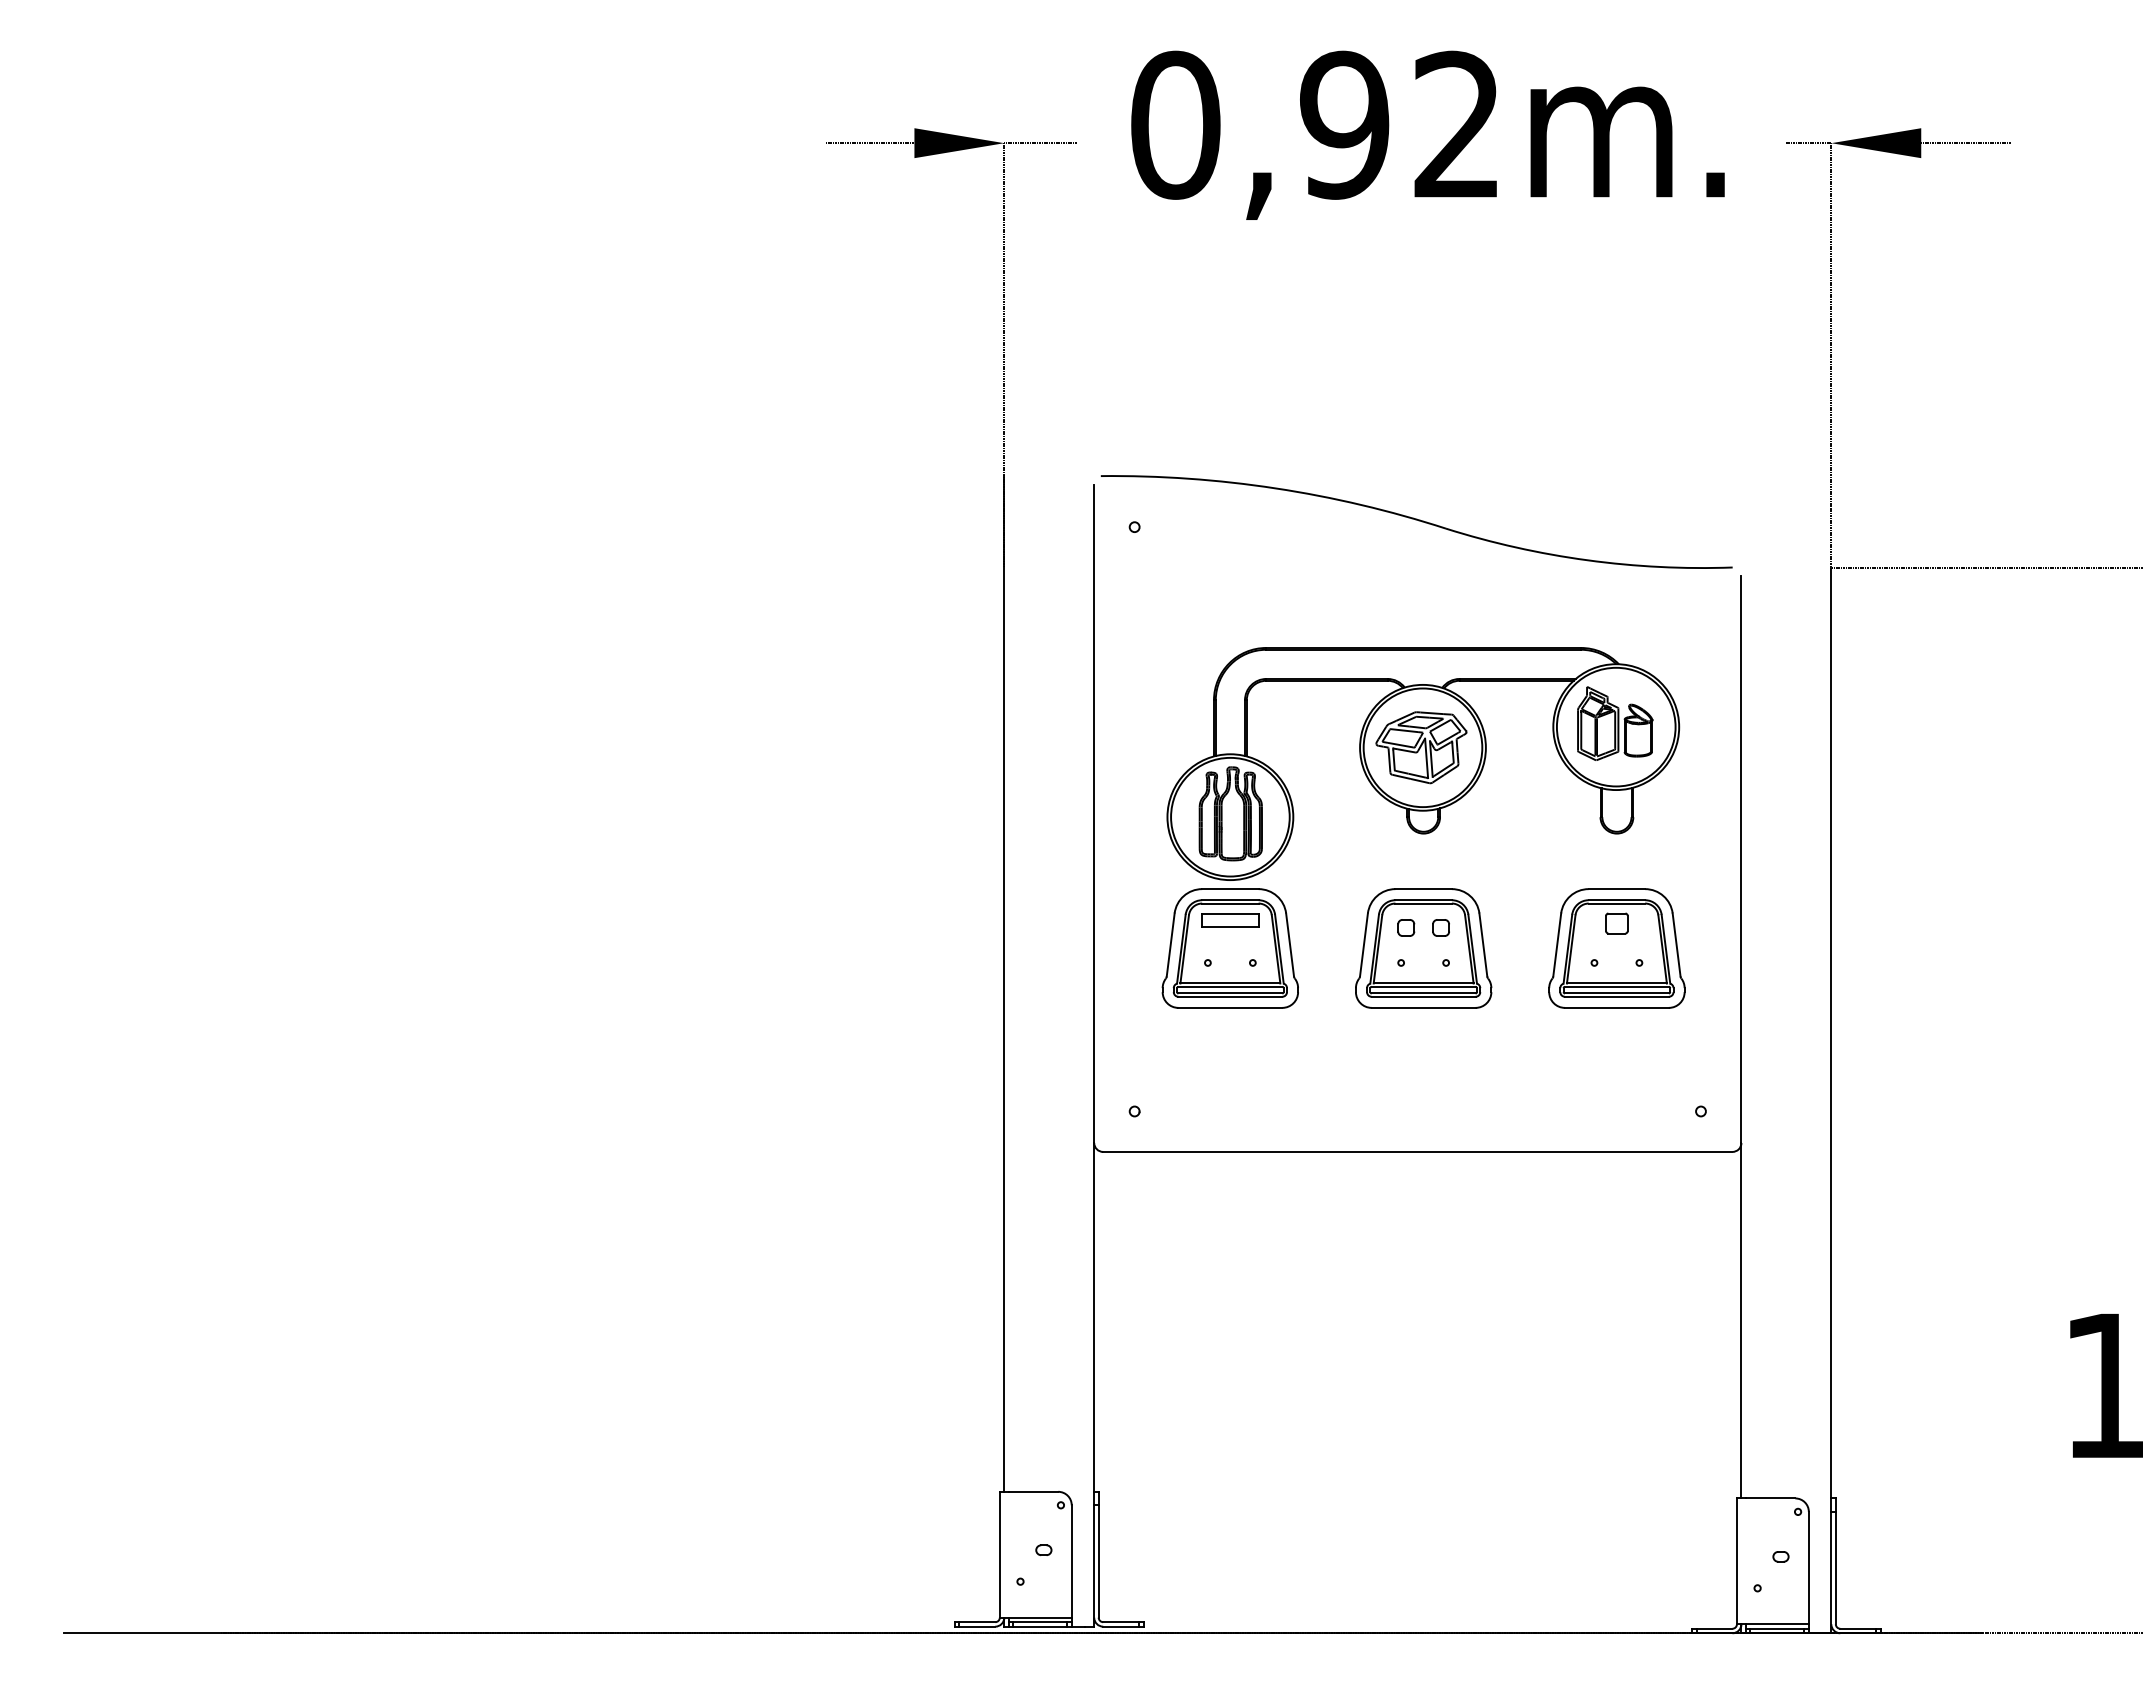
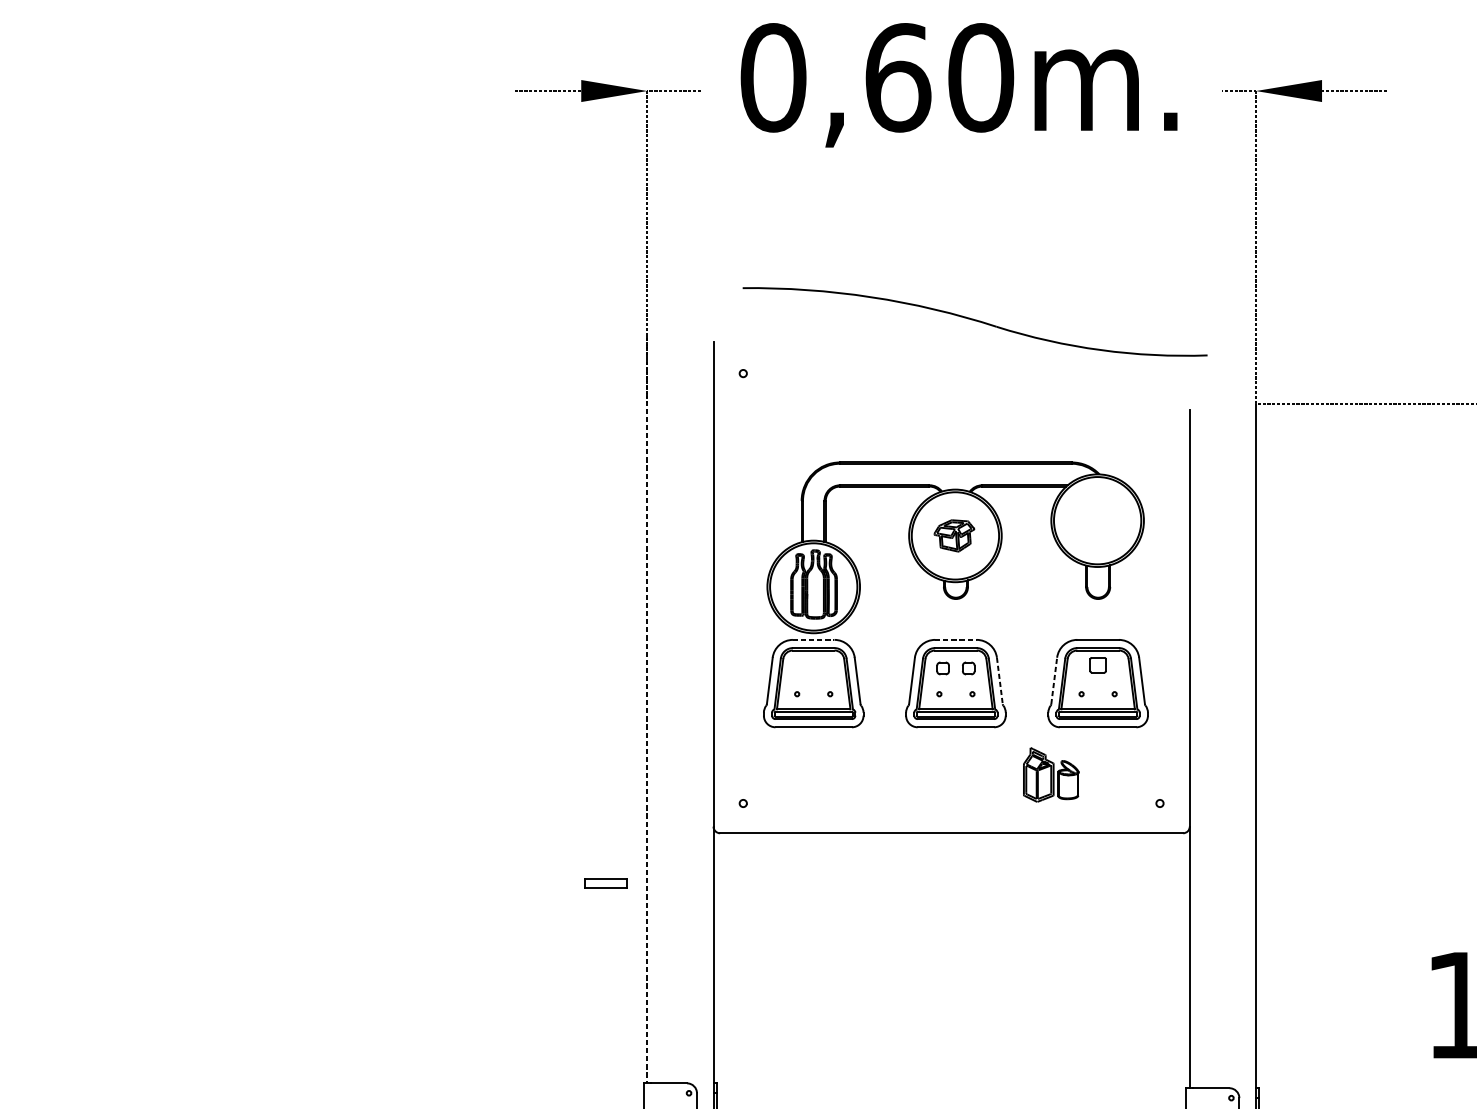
text: (1401, 124) -> (939, 77), 0,92m. -> 0,60m.
part: (1416, 521) -> (974, 321), moved
part: (1615, 723) -> (1051, 774), moved
part: (1421, 747) -> (954, 535), size x0.6
line: (1230, 889) -> (813, 640), solid -> dashed
line: (1424, 889) -> (956, 640), solid -> dashed
part: (1230, 920) -> (606, 883), moved
line: (1483, 944) -> (999, 680), solid -> dashed
line: (1557, 944) -> (1054, 680), solid -> dashed
line: (1004, 983) -> (647, 709), solid -> dashed

